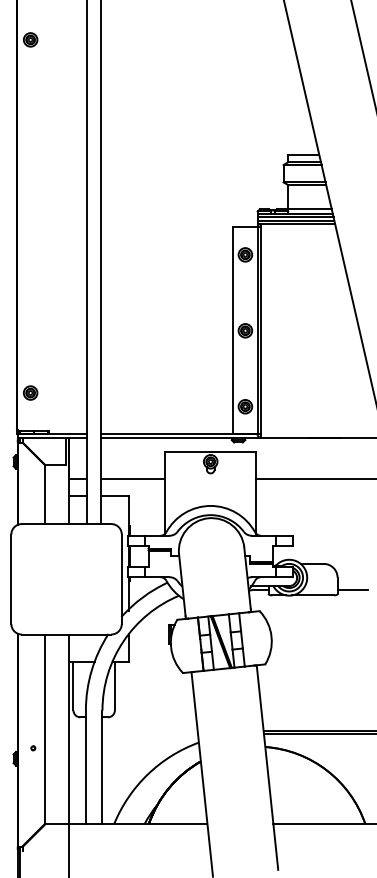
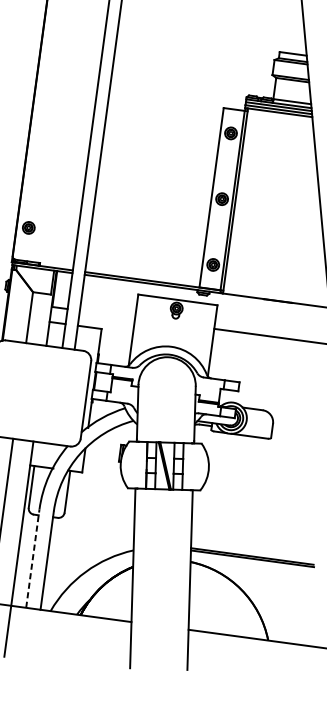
line: (133, 479) -> (107, 314), removed
line: (352, 589) -> (284, 435), removed
line: (85, 767) -> (32, 558), solid -> dashed

